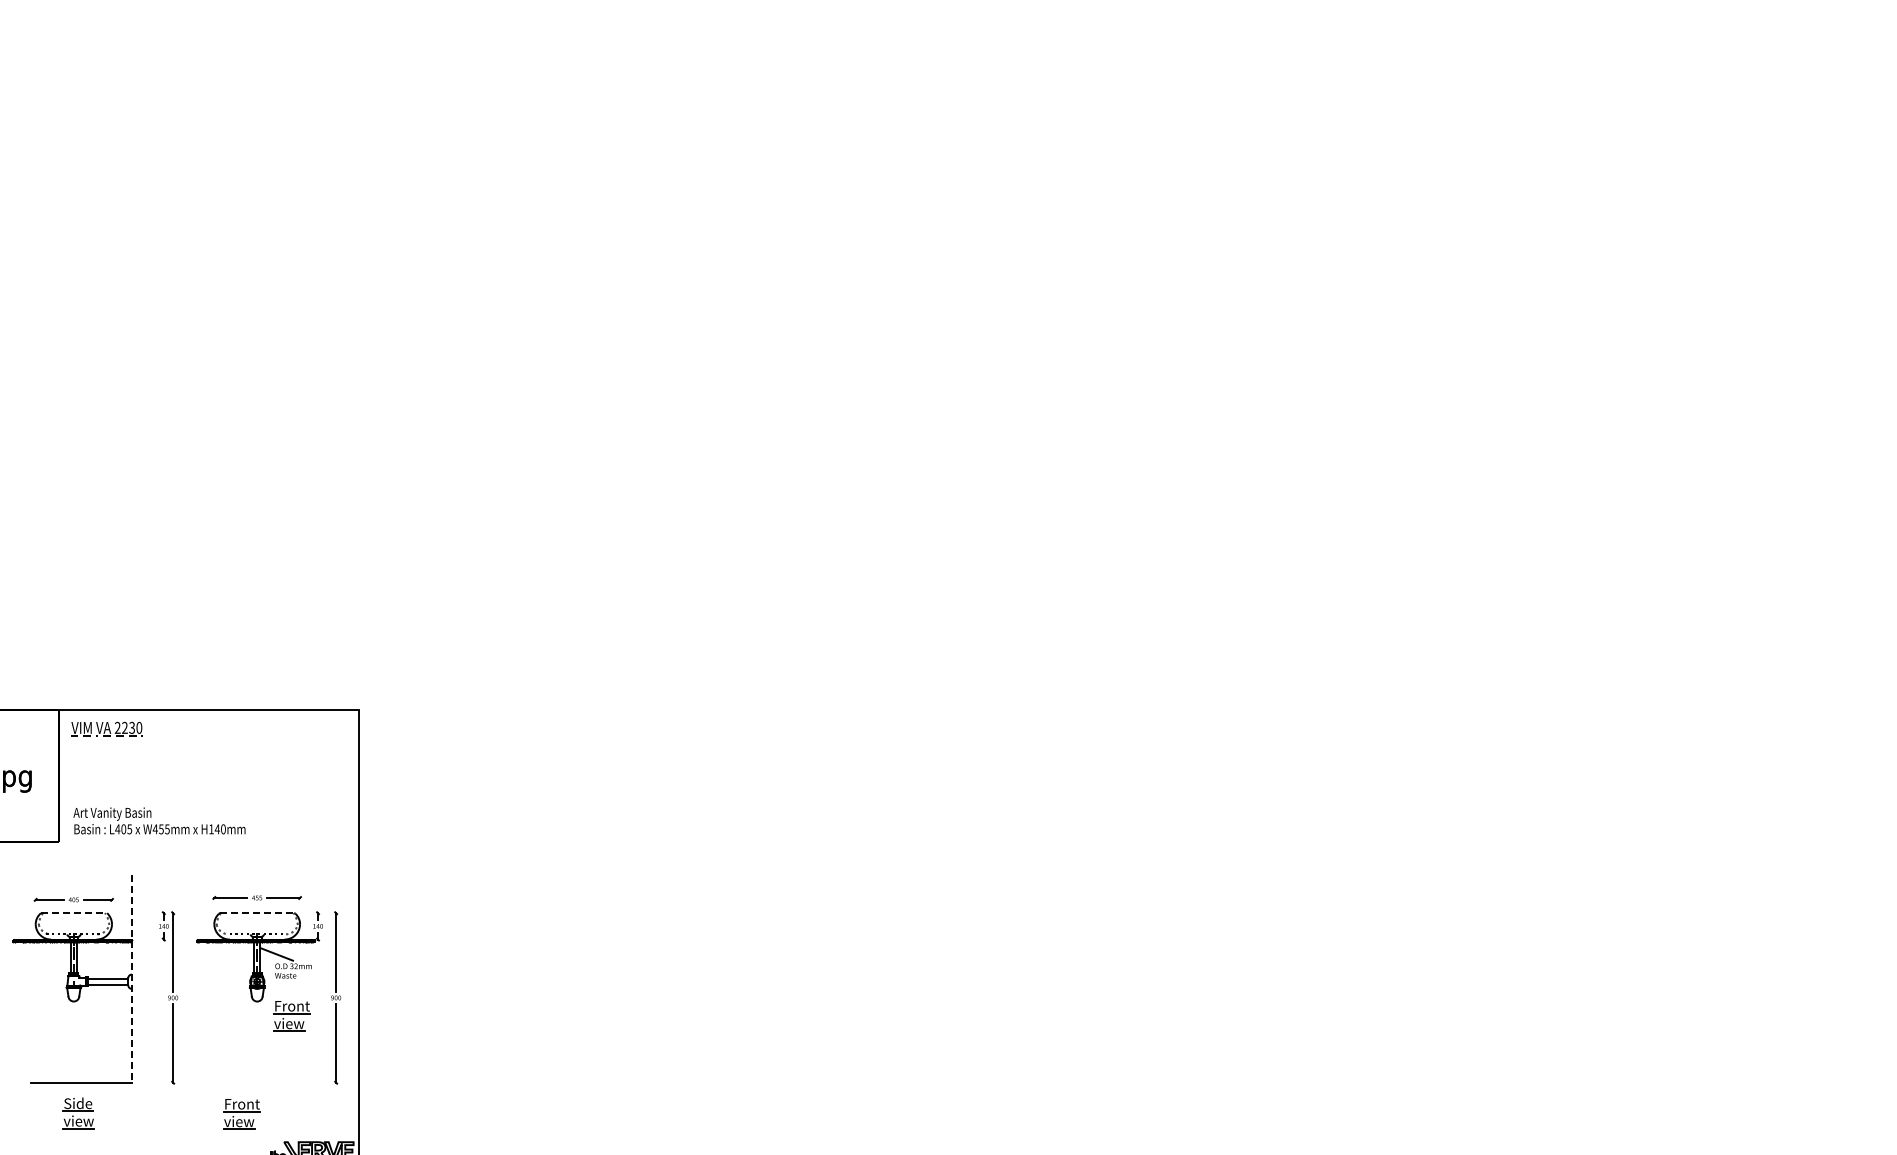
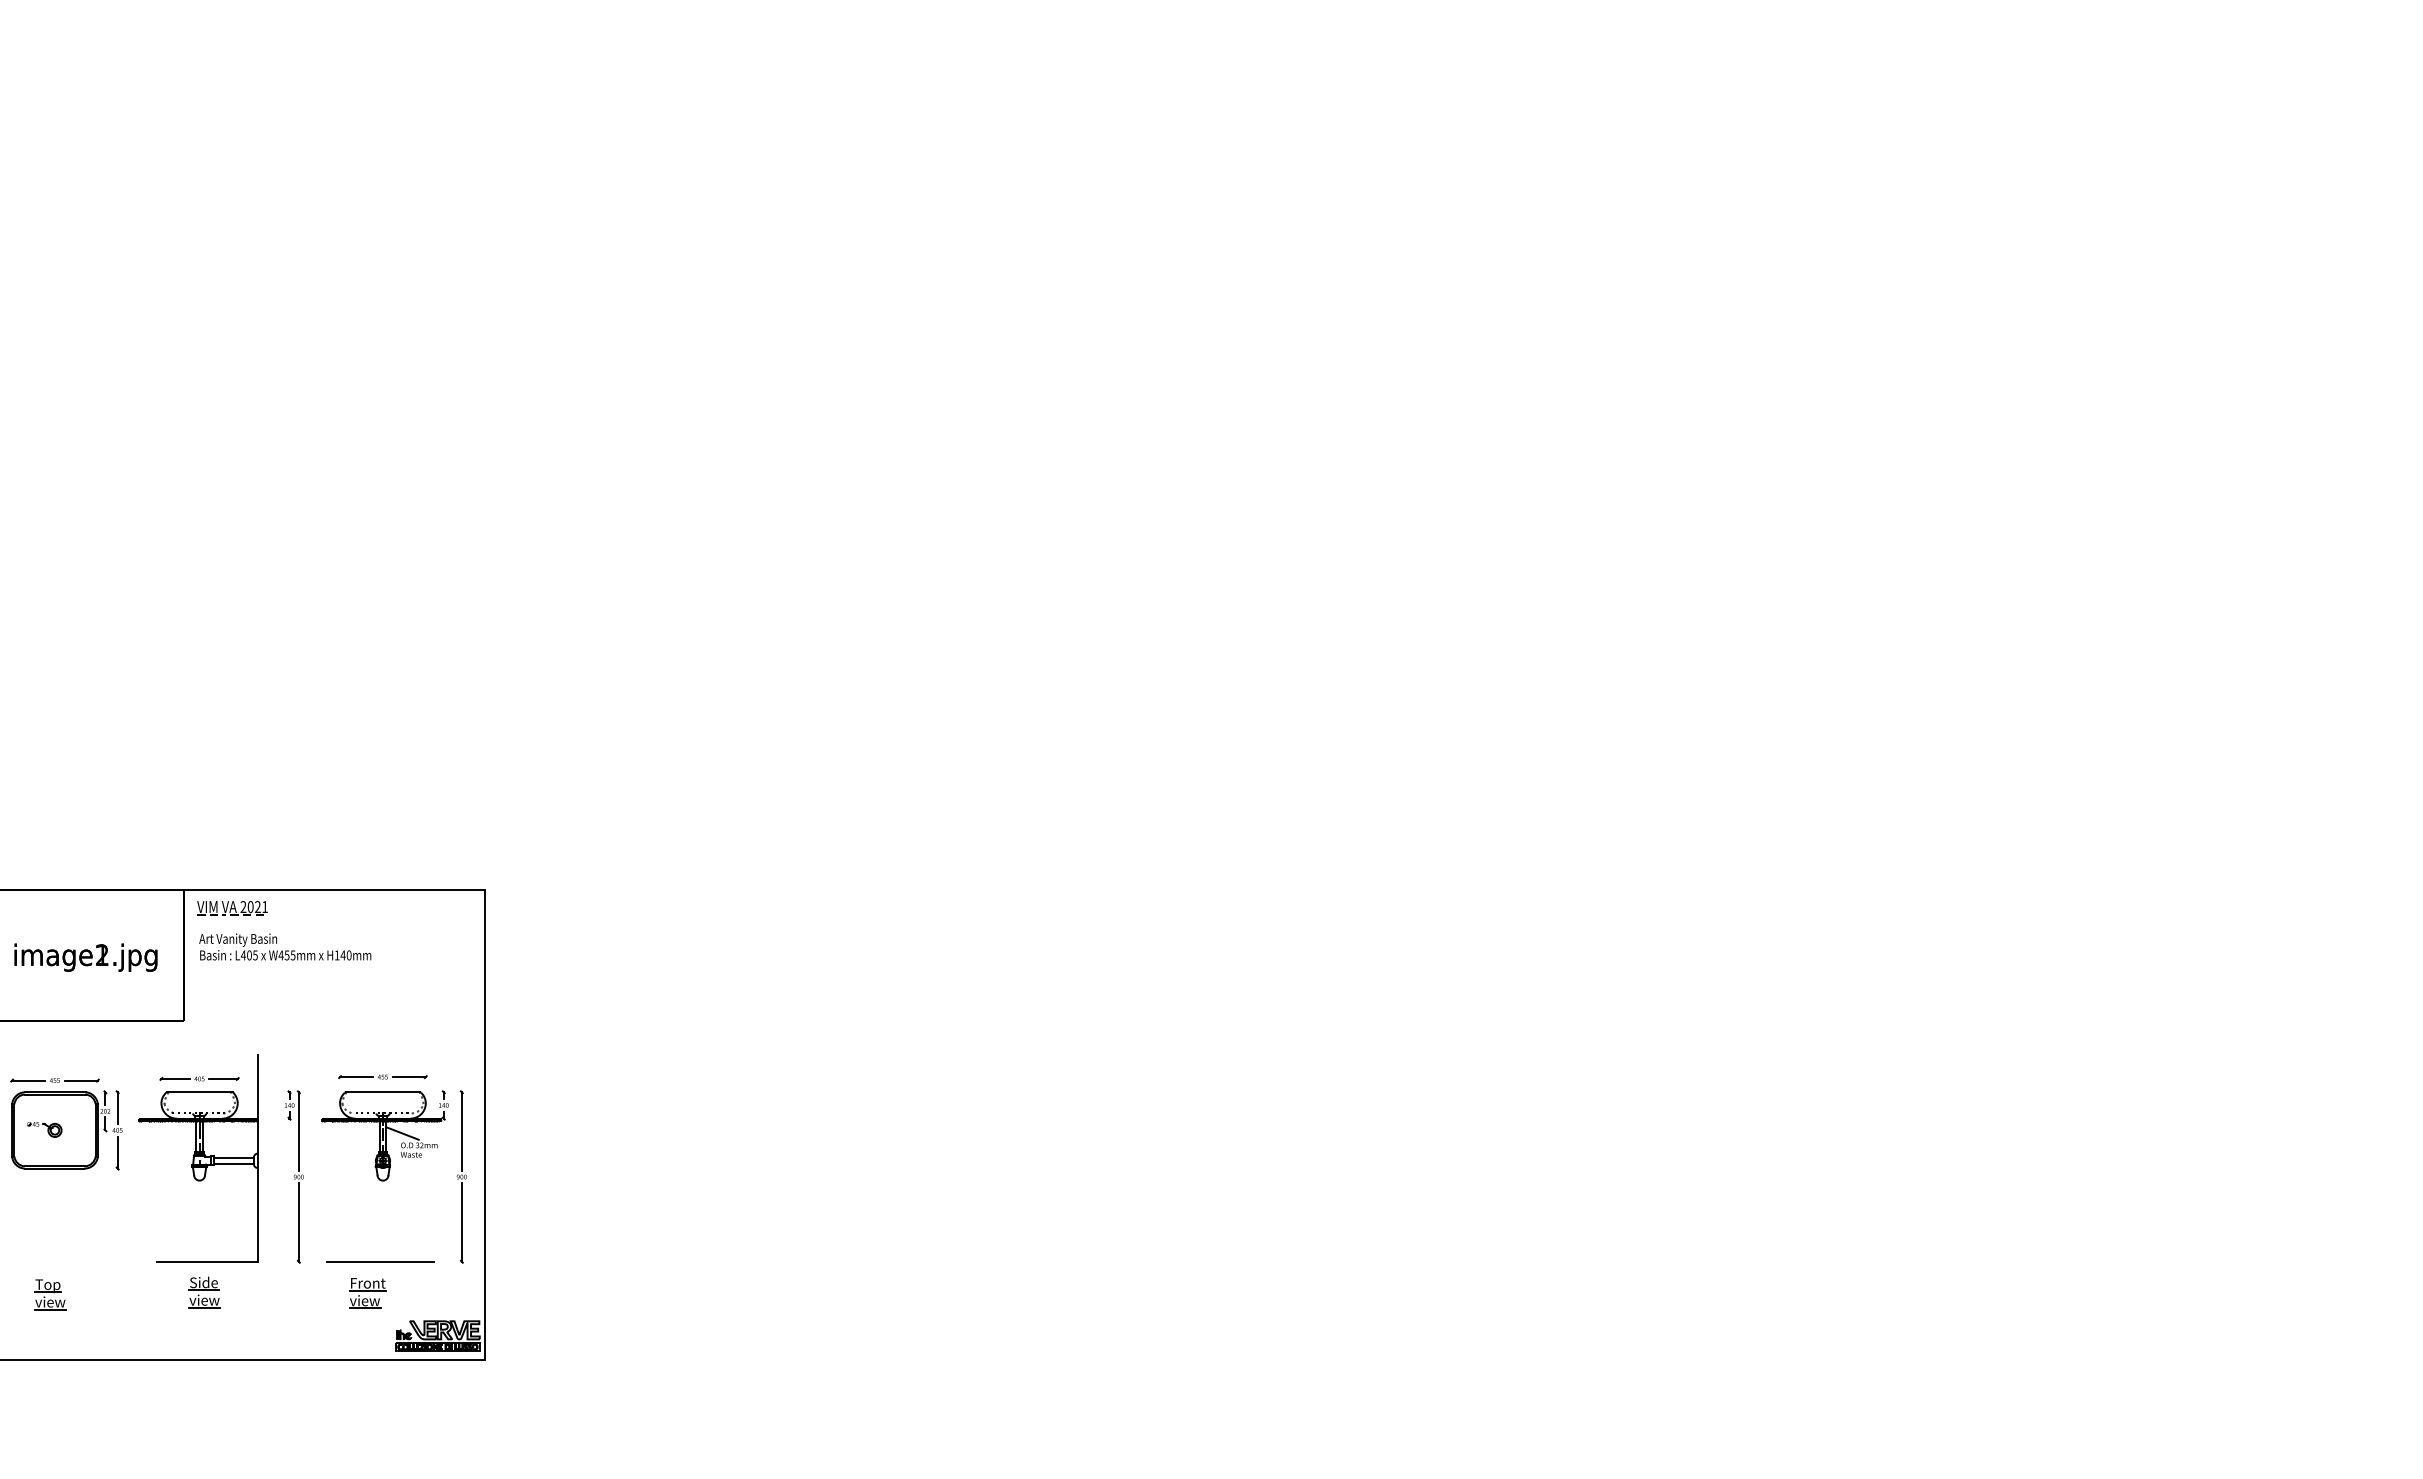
text: (131, 728) -> (257, 907), 2230 -> 2021
text: (159, 820) -> (285, 946), moved
line: (74, 913) -> (200, 1092), dashed -> solid
line: (257, 913) -> (383, 1092), dashed -> solid
line: (131, 979) -> (257, 1158), dashed -> solid
part: (291, 1016) -> (417, 1195), removed
line: (254, 1082) -> (380, 1261), added

